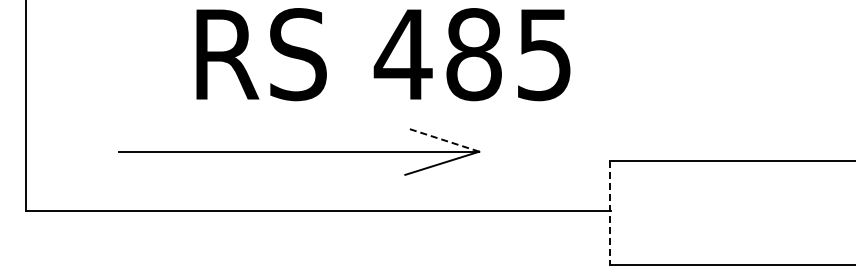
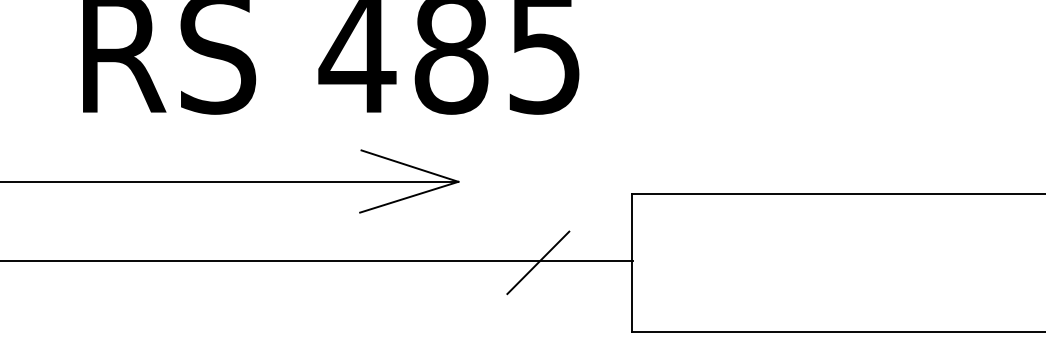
line: (442, 139) -> (409, 165), dashed -> solid
line: (539, 212) -> (538, 262), added
line: (610, 213) -> (632, 263), dashed -> solid

